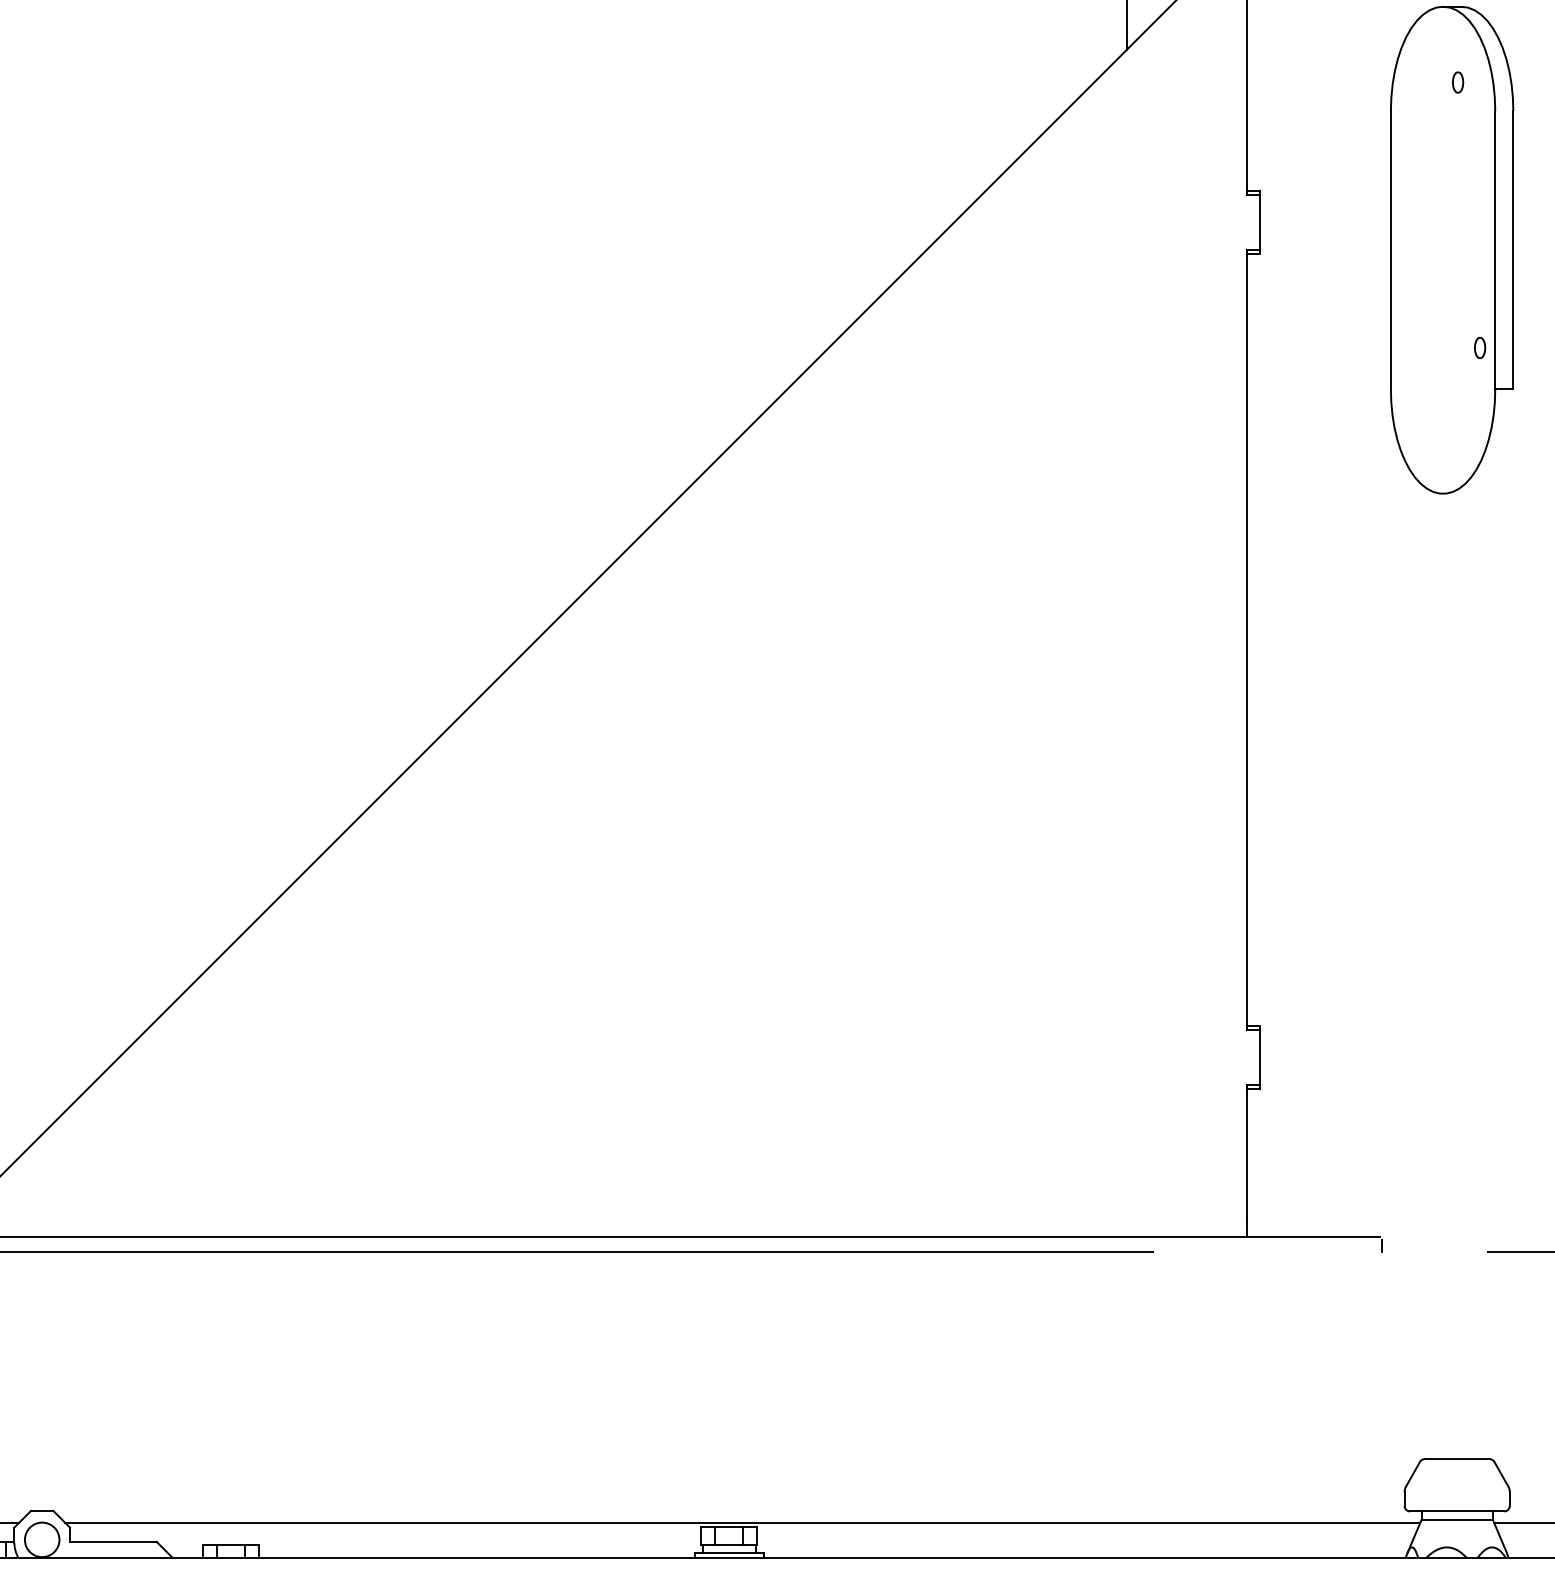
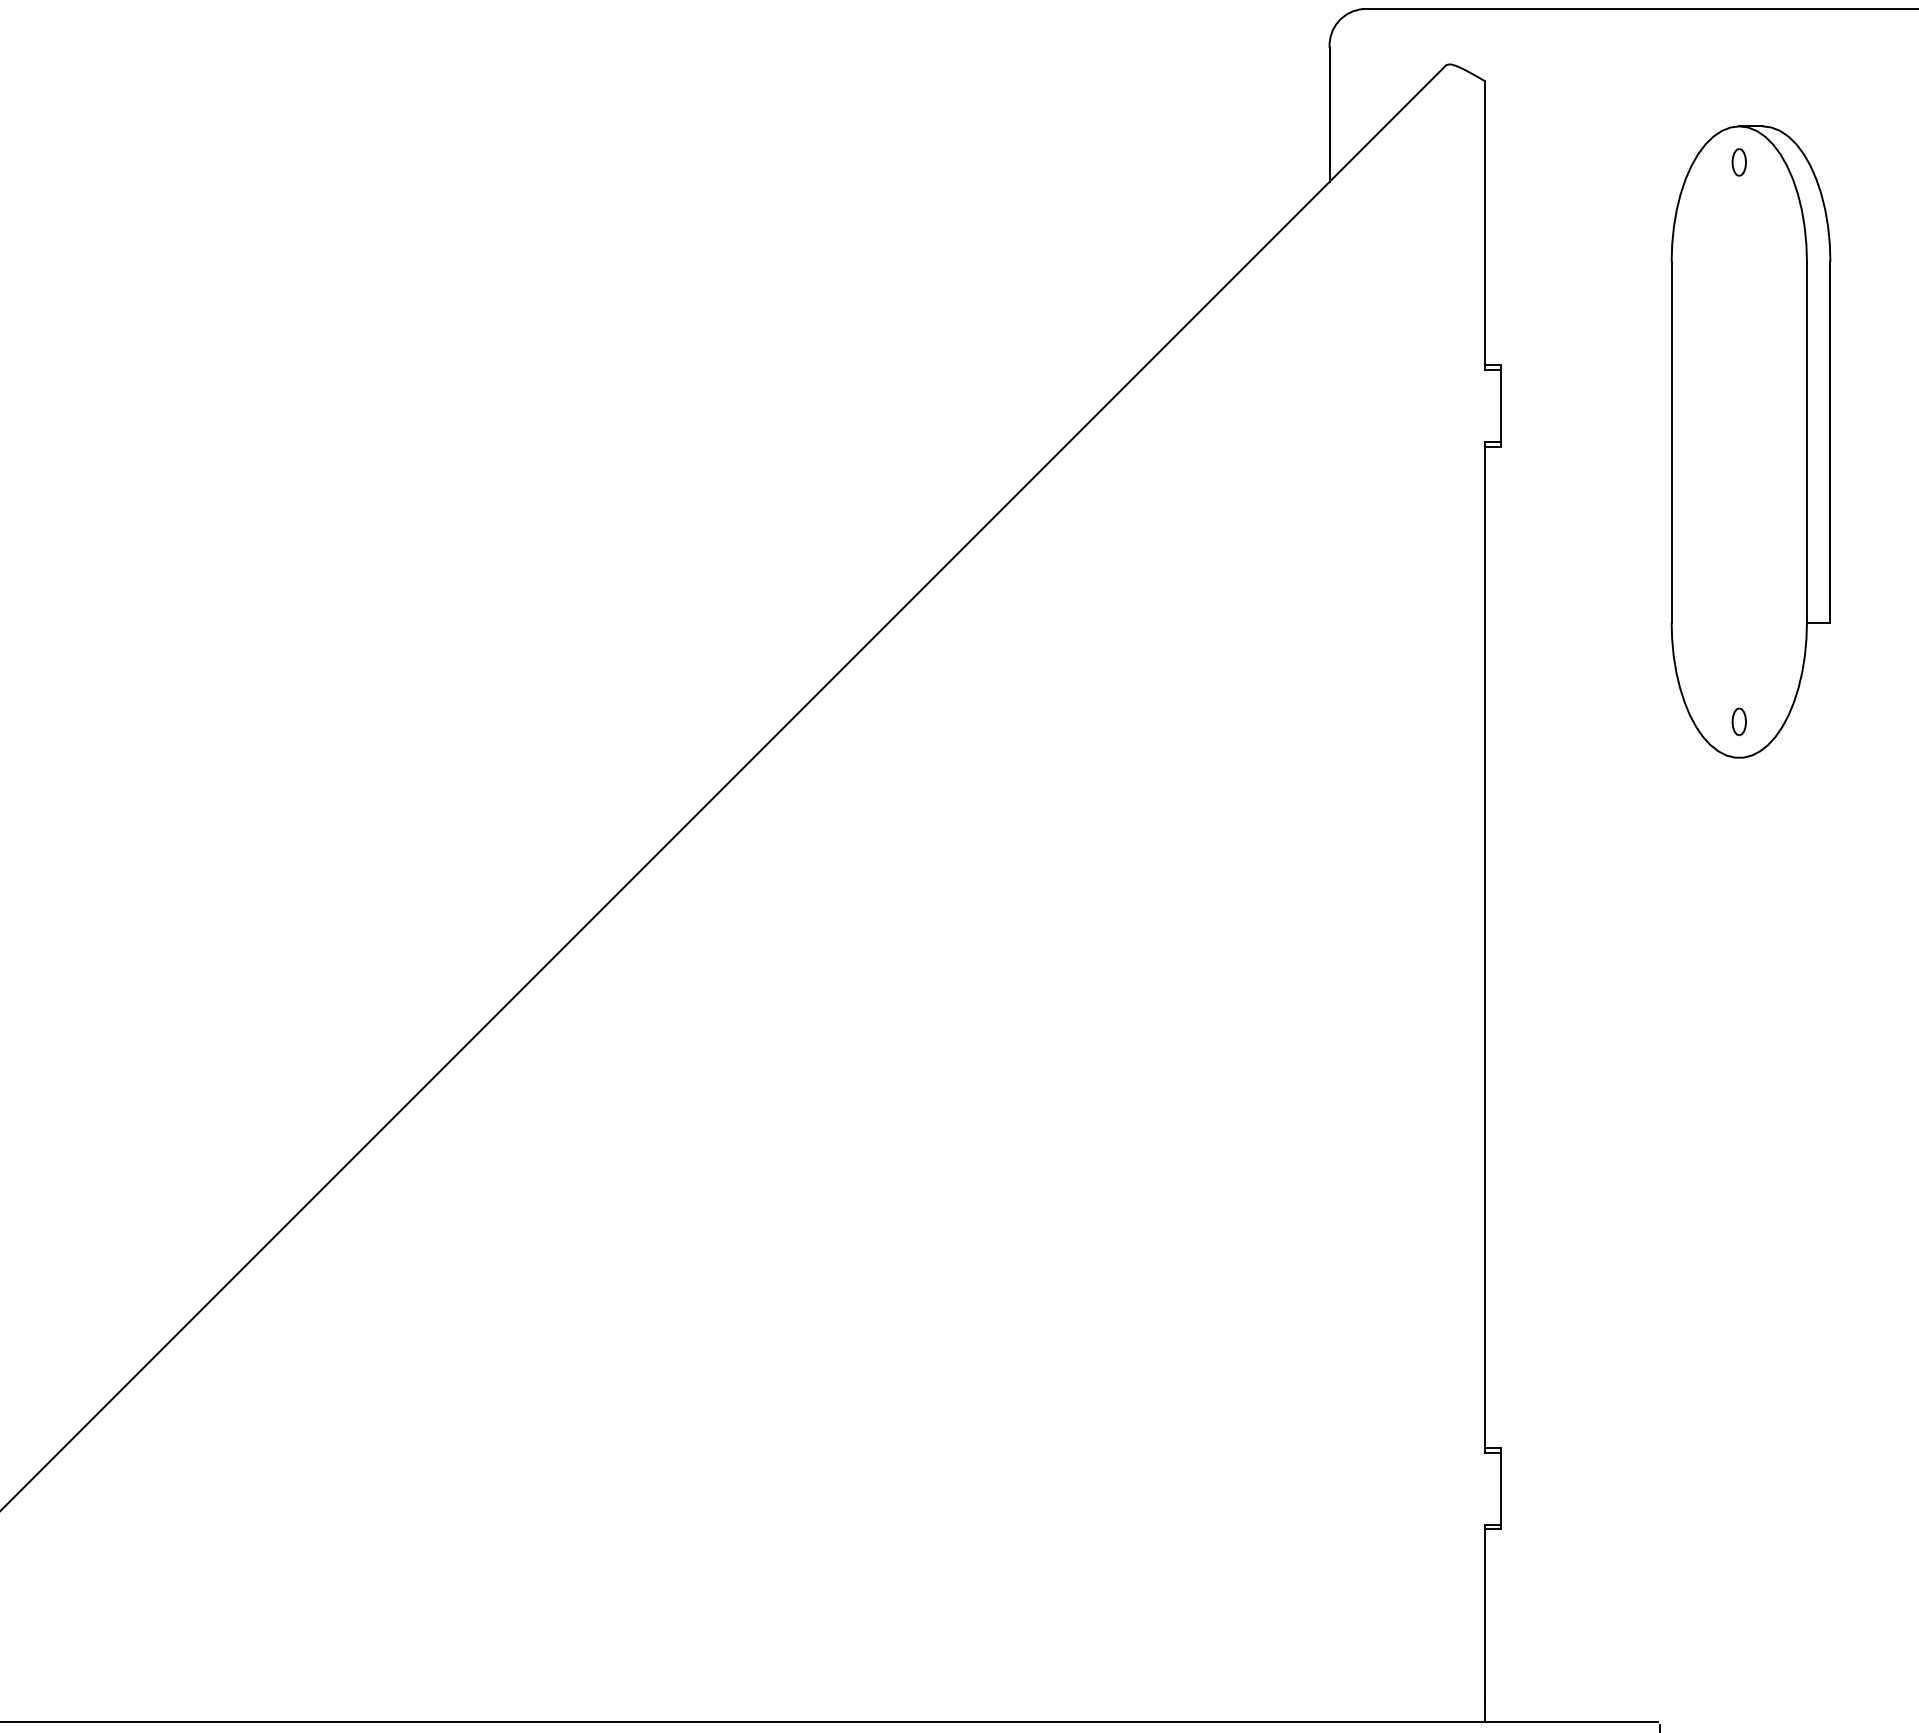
part: (1458, 82) -> (1739, 162), moved
part: (1480, 347) -> (1739, 721), moved

